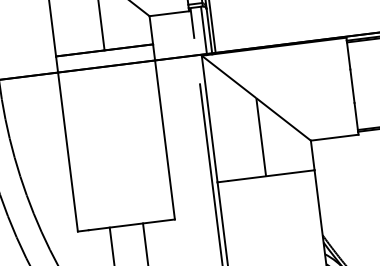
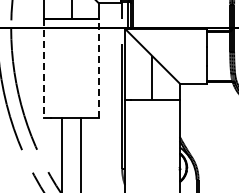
line: (163, 131) -> (98, 68), solid -> dashed
line: (67, 145) -> (44, 69), solid -> dashed

